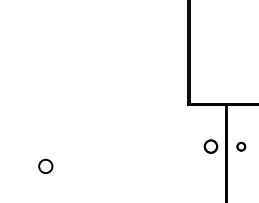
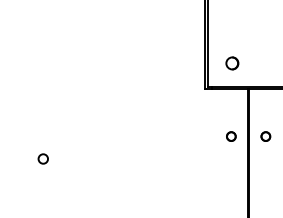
part: (211, 82) -> (231, 63), added
part: (210, 146) -> (230, 136), size x0.62
circle: (45, 166) -> (43, 159), size x0.62

